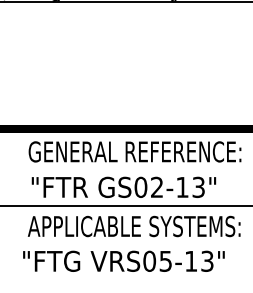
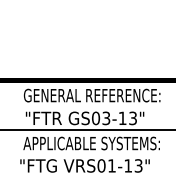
text: (157, 187) -> (106, 118), GS02-13" -> GS03-13"
text: (165, 260) -> (111, 165), VRS05-13" -> VRS01-13"

